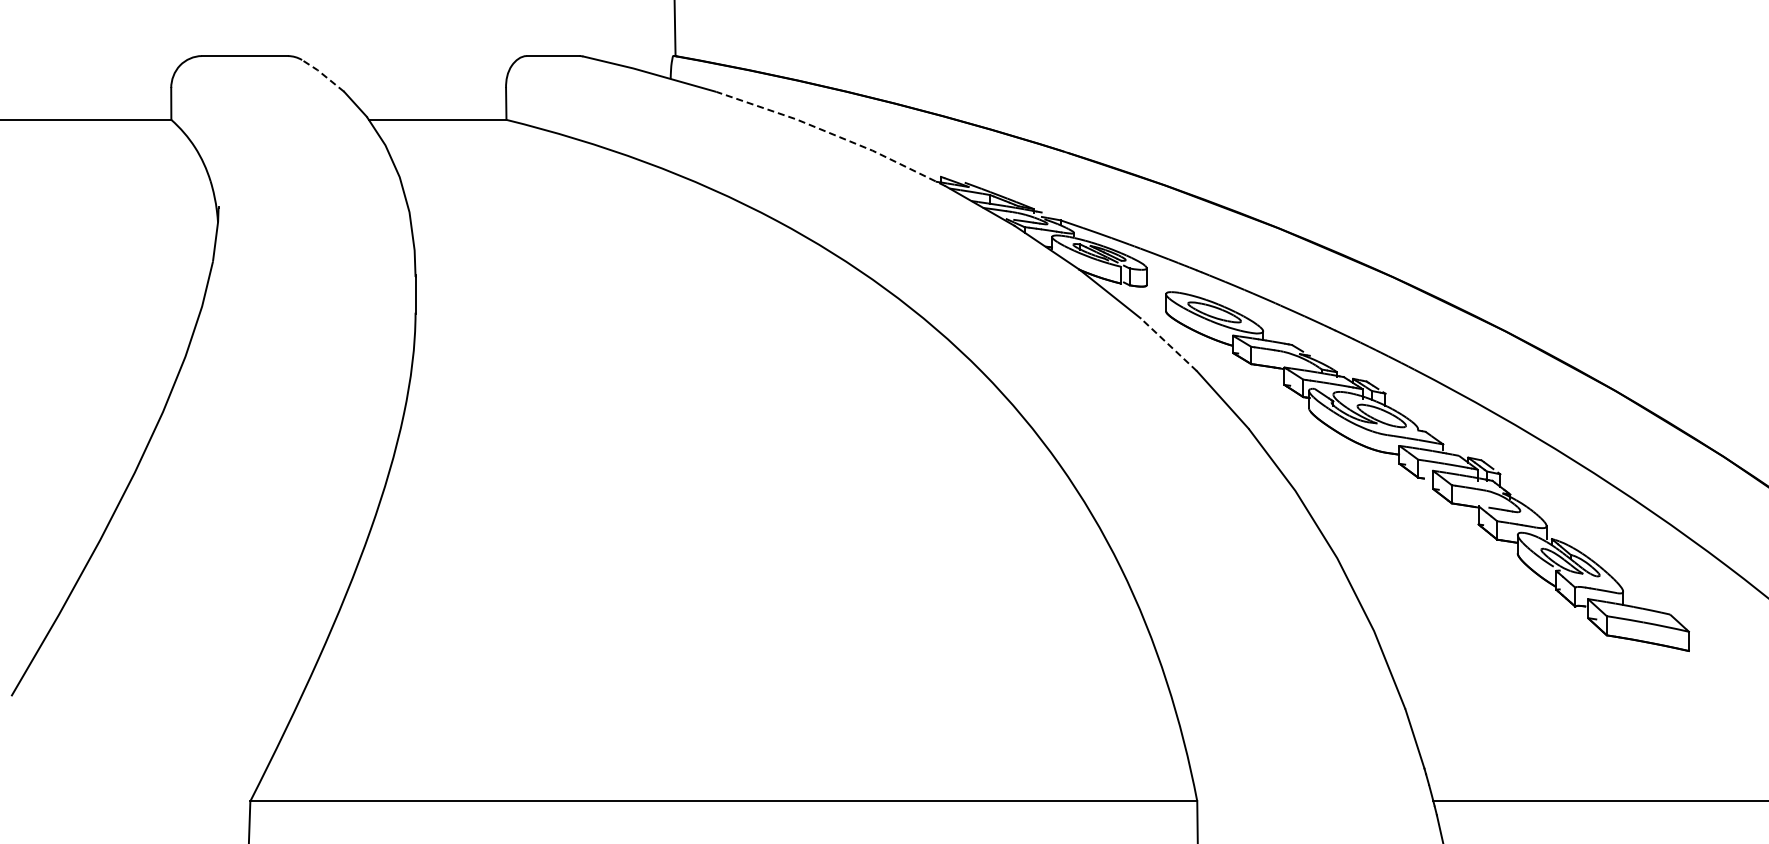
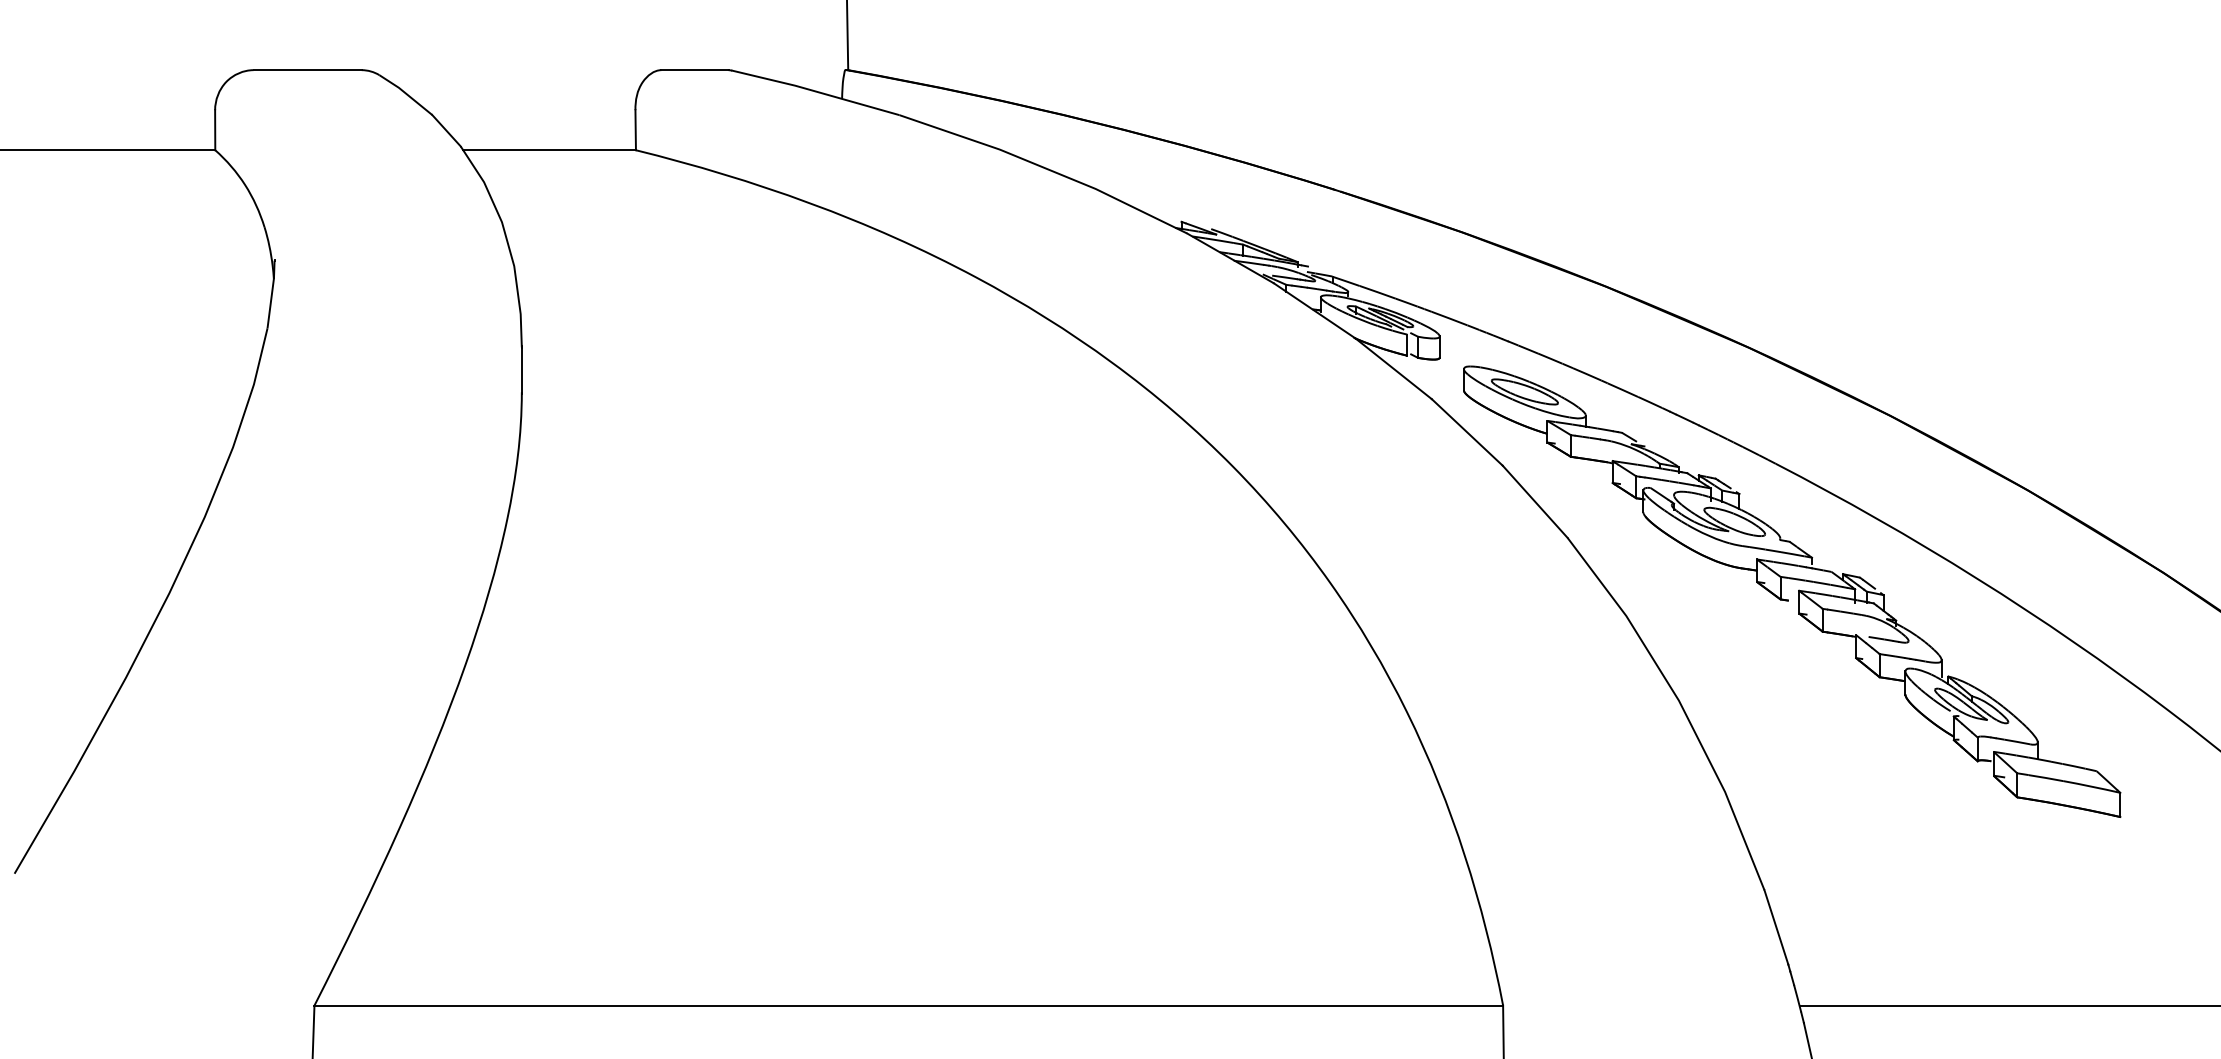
line: (322, 74) -> (405, 93), dashed -> solid
line: (832, 134) -> (1045, 168), dashed -> solid
line: (1168, 344) -> (1467, 432), dashed -> solid

